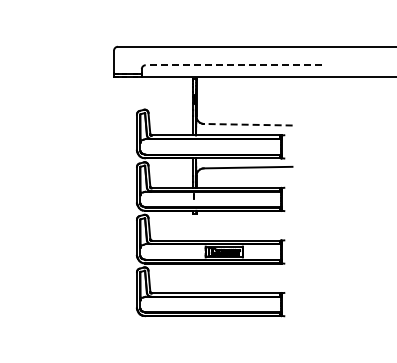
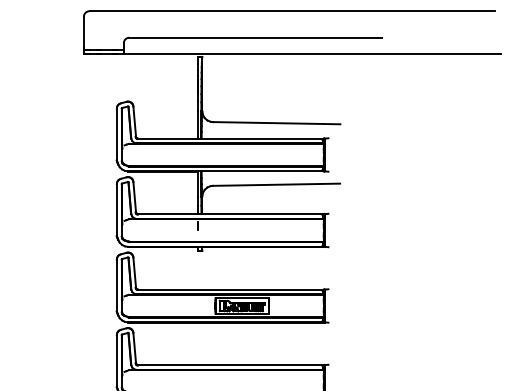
line: (233, 65) -> (255, 38), dashed -> solid
line: (247, 124) -> (275, 122), dashed -> solid

